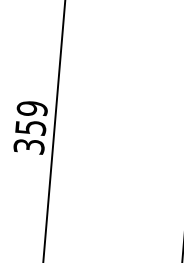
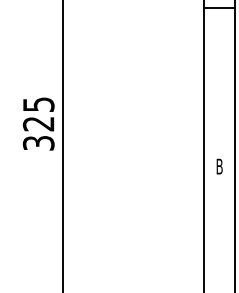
text: (31, 118) -> (38, 114), 359 -> 325

